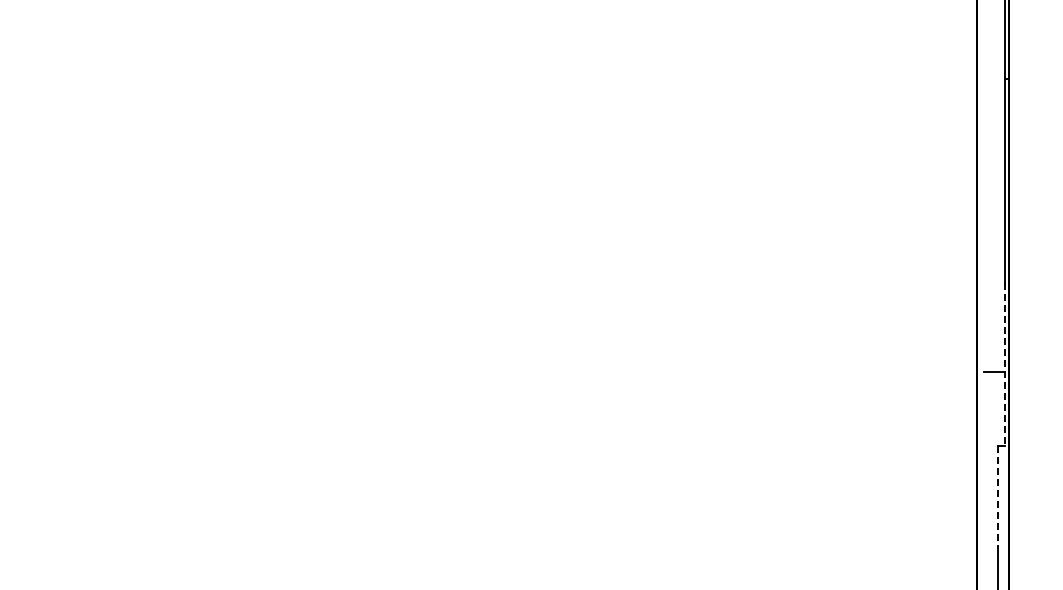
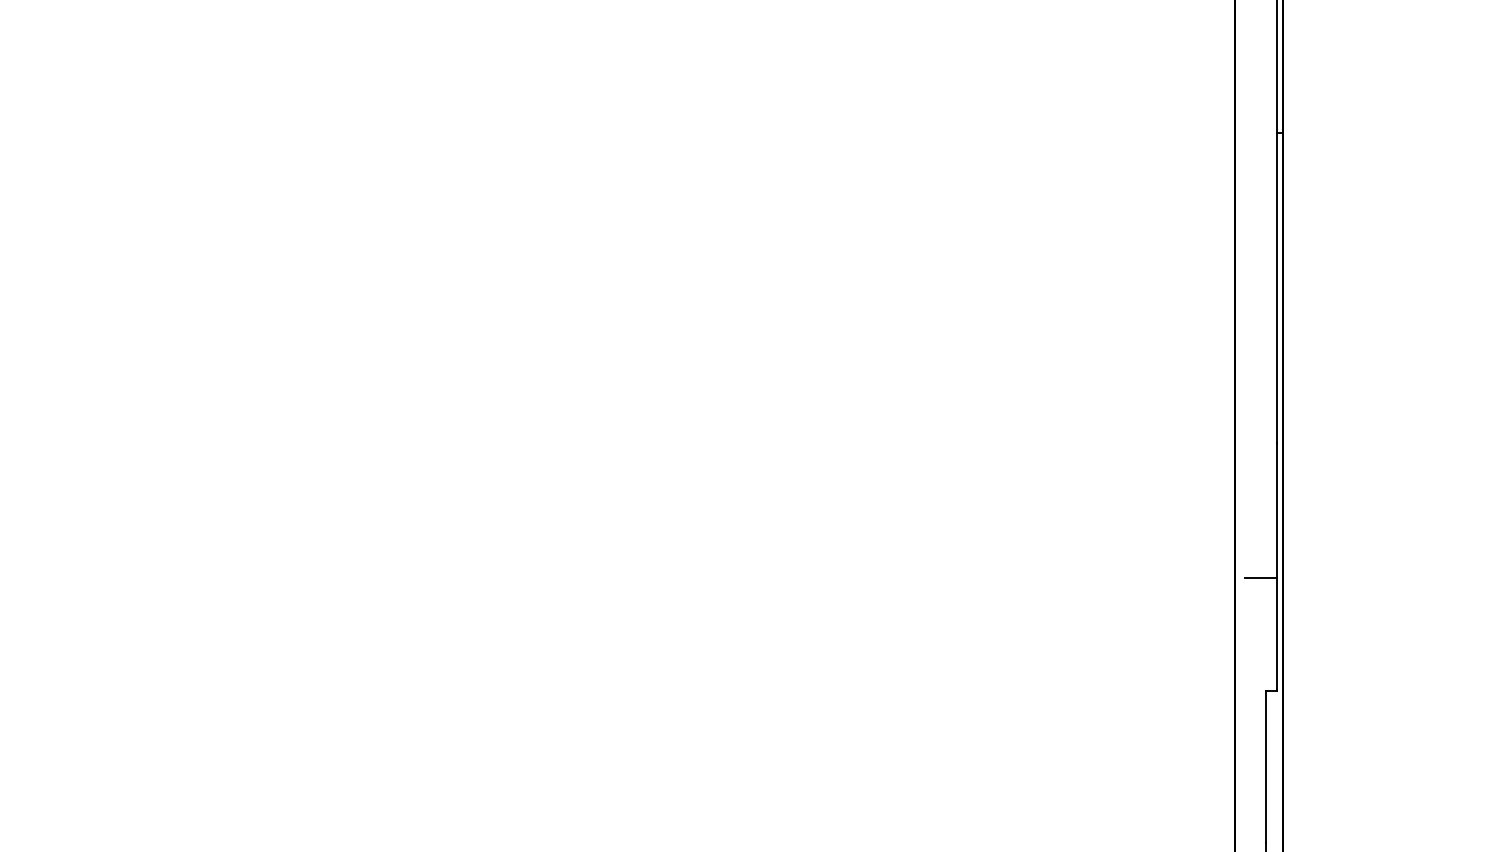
line: (1004, 364) -> (1276, 566), dashed -> solid
line: (997, 496) -> (1265, 766), dashed -> solid

